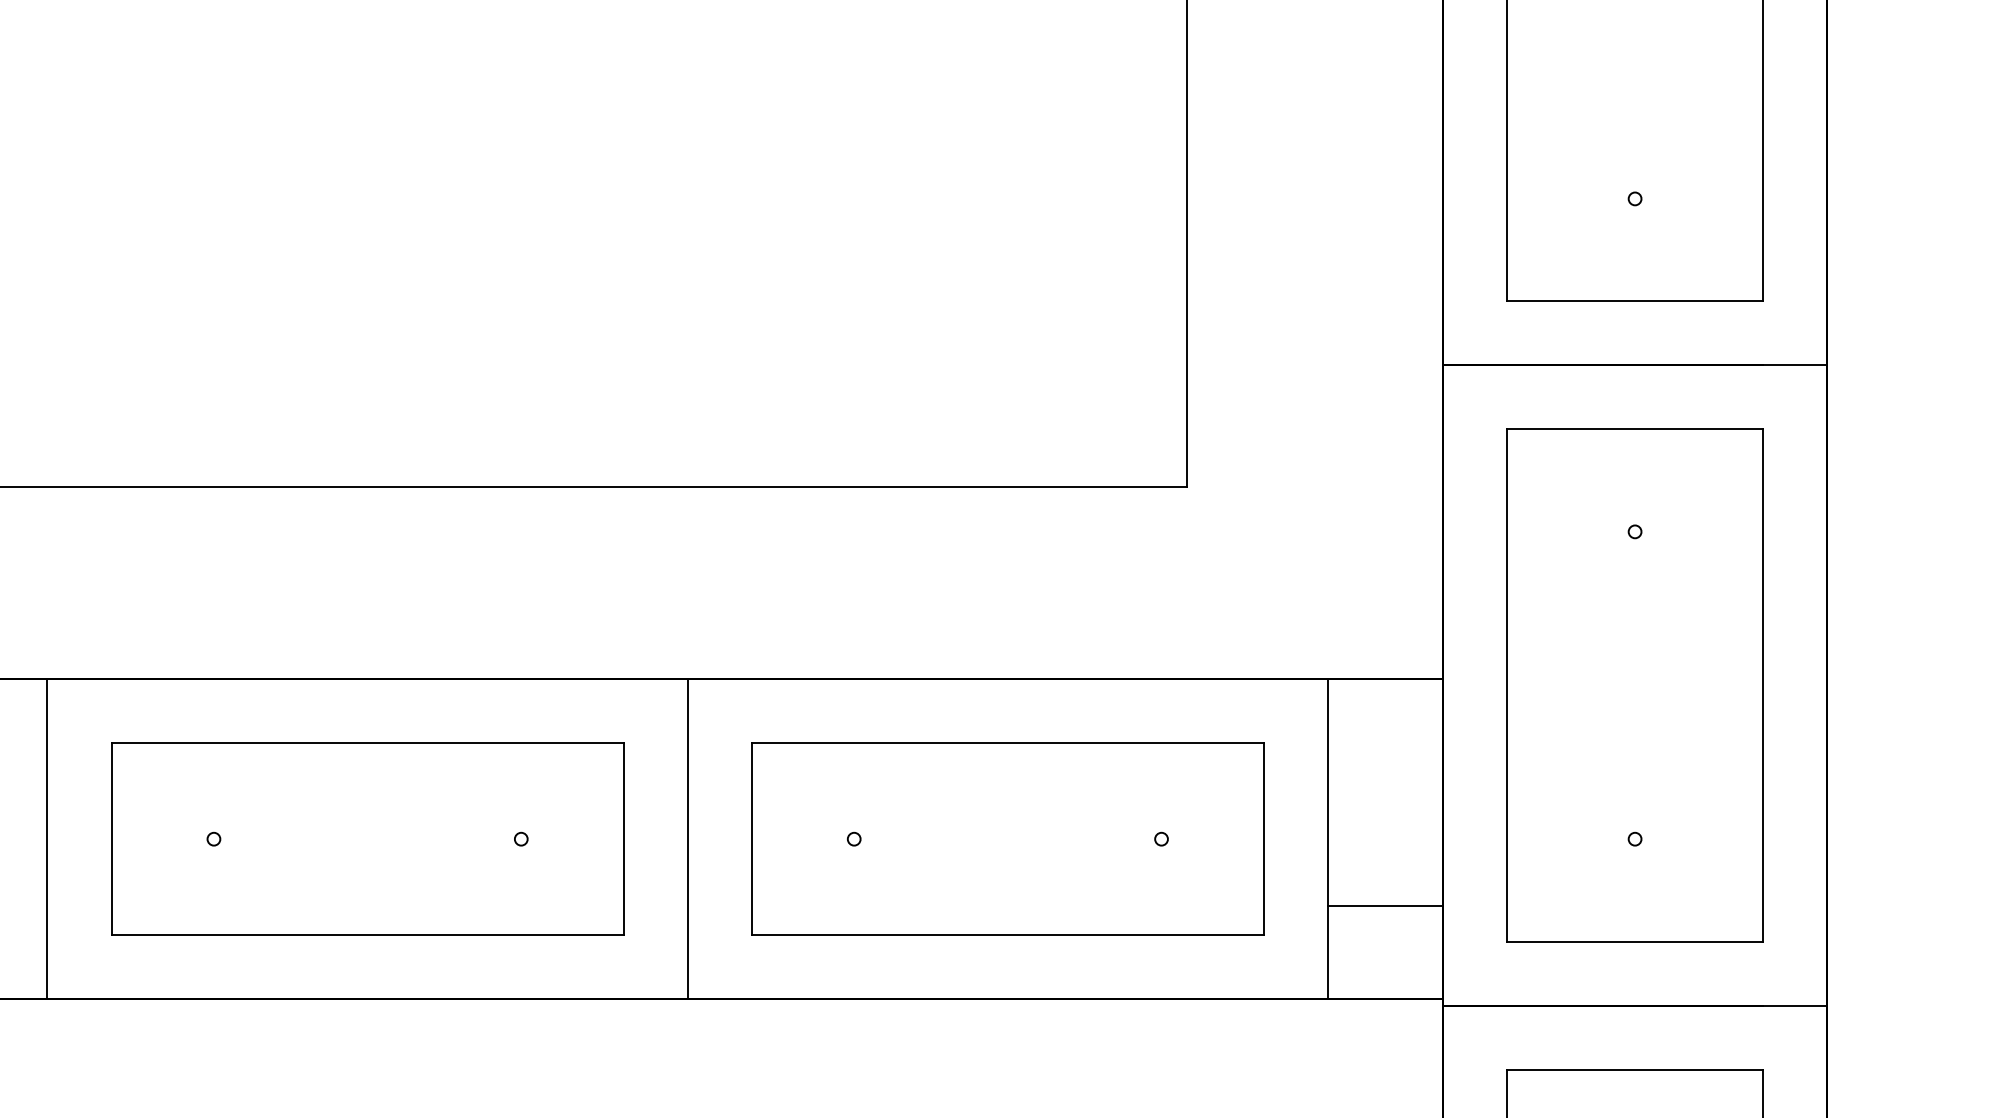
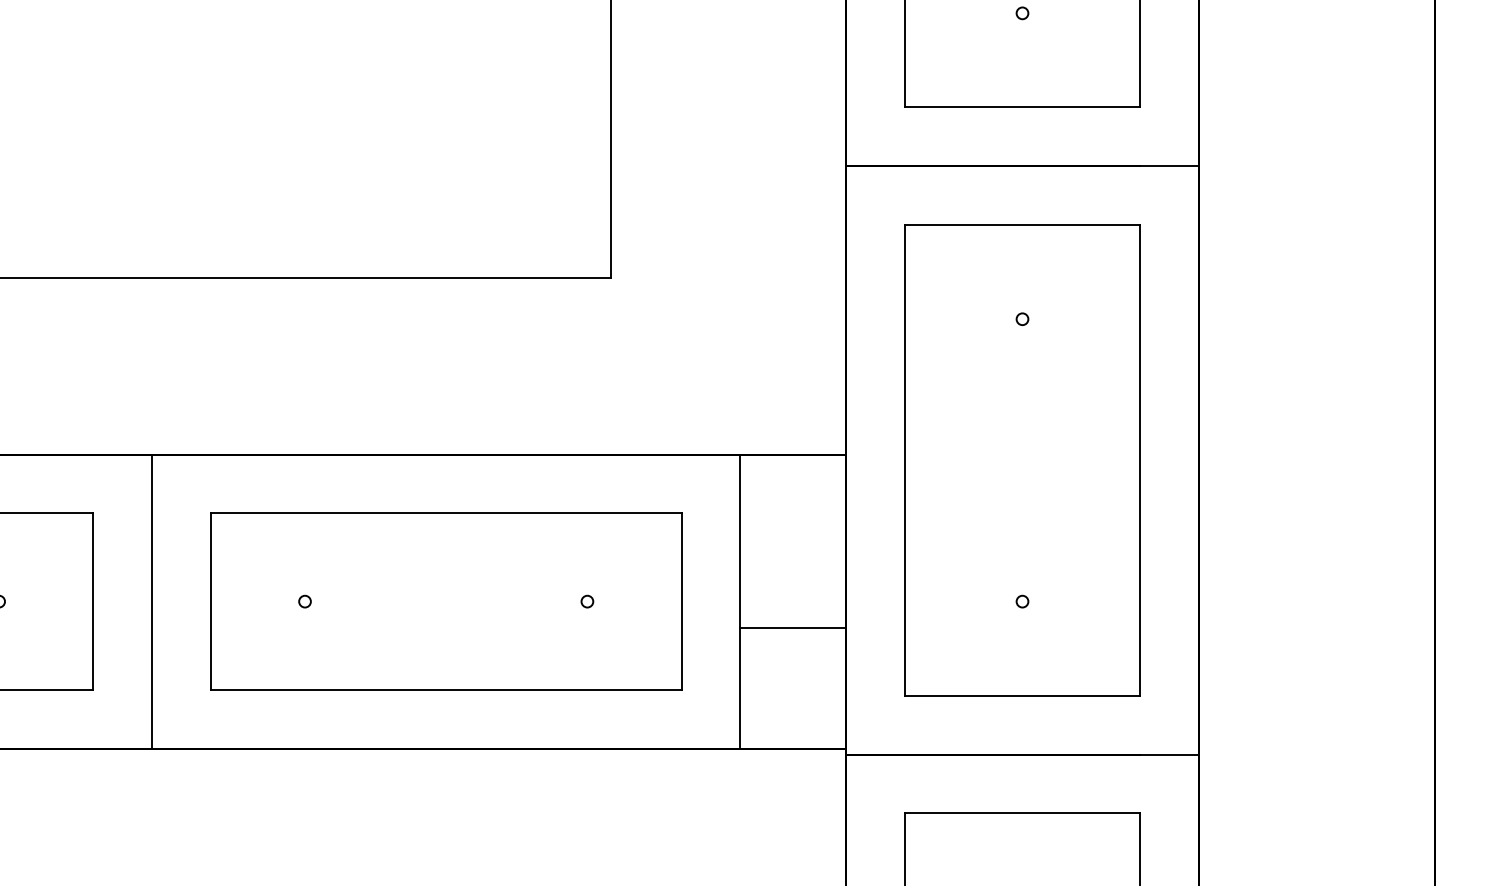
line: (1385, 905) -> (793, 627), moved

